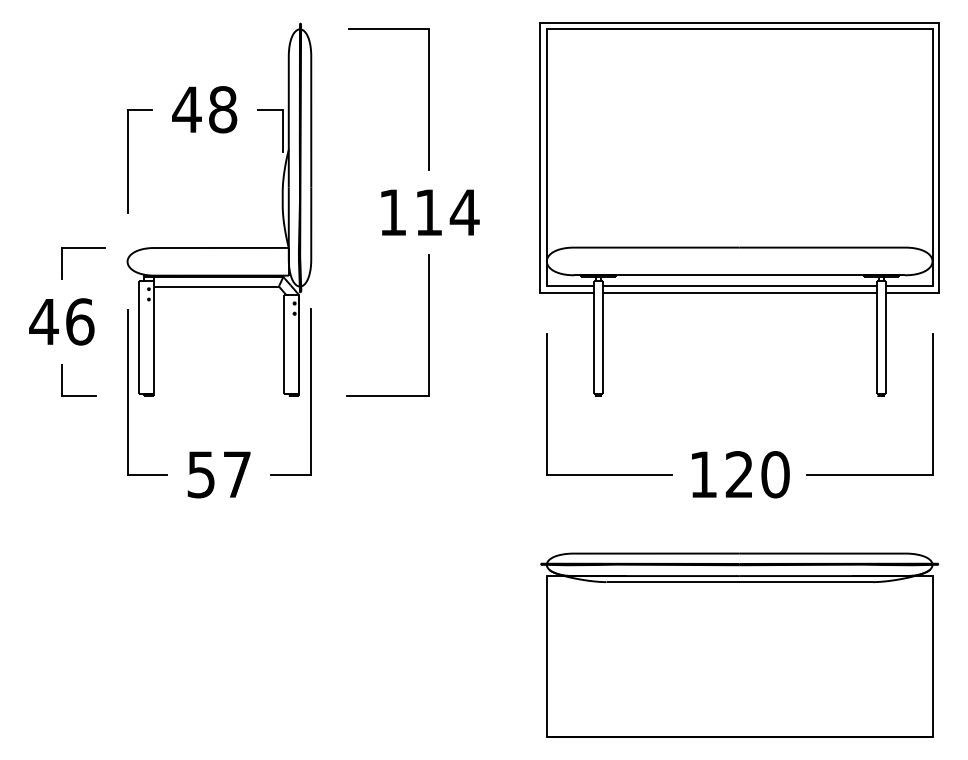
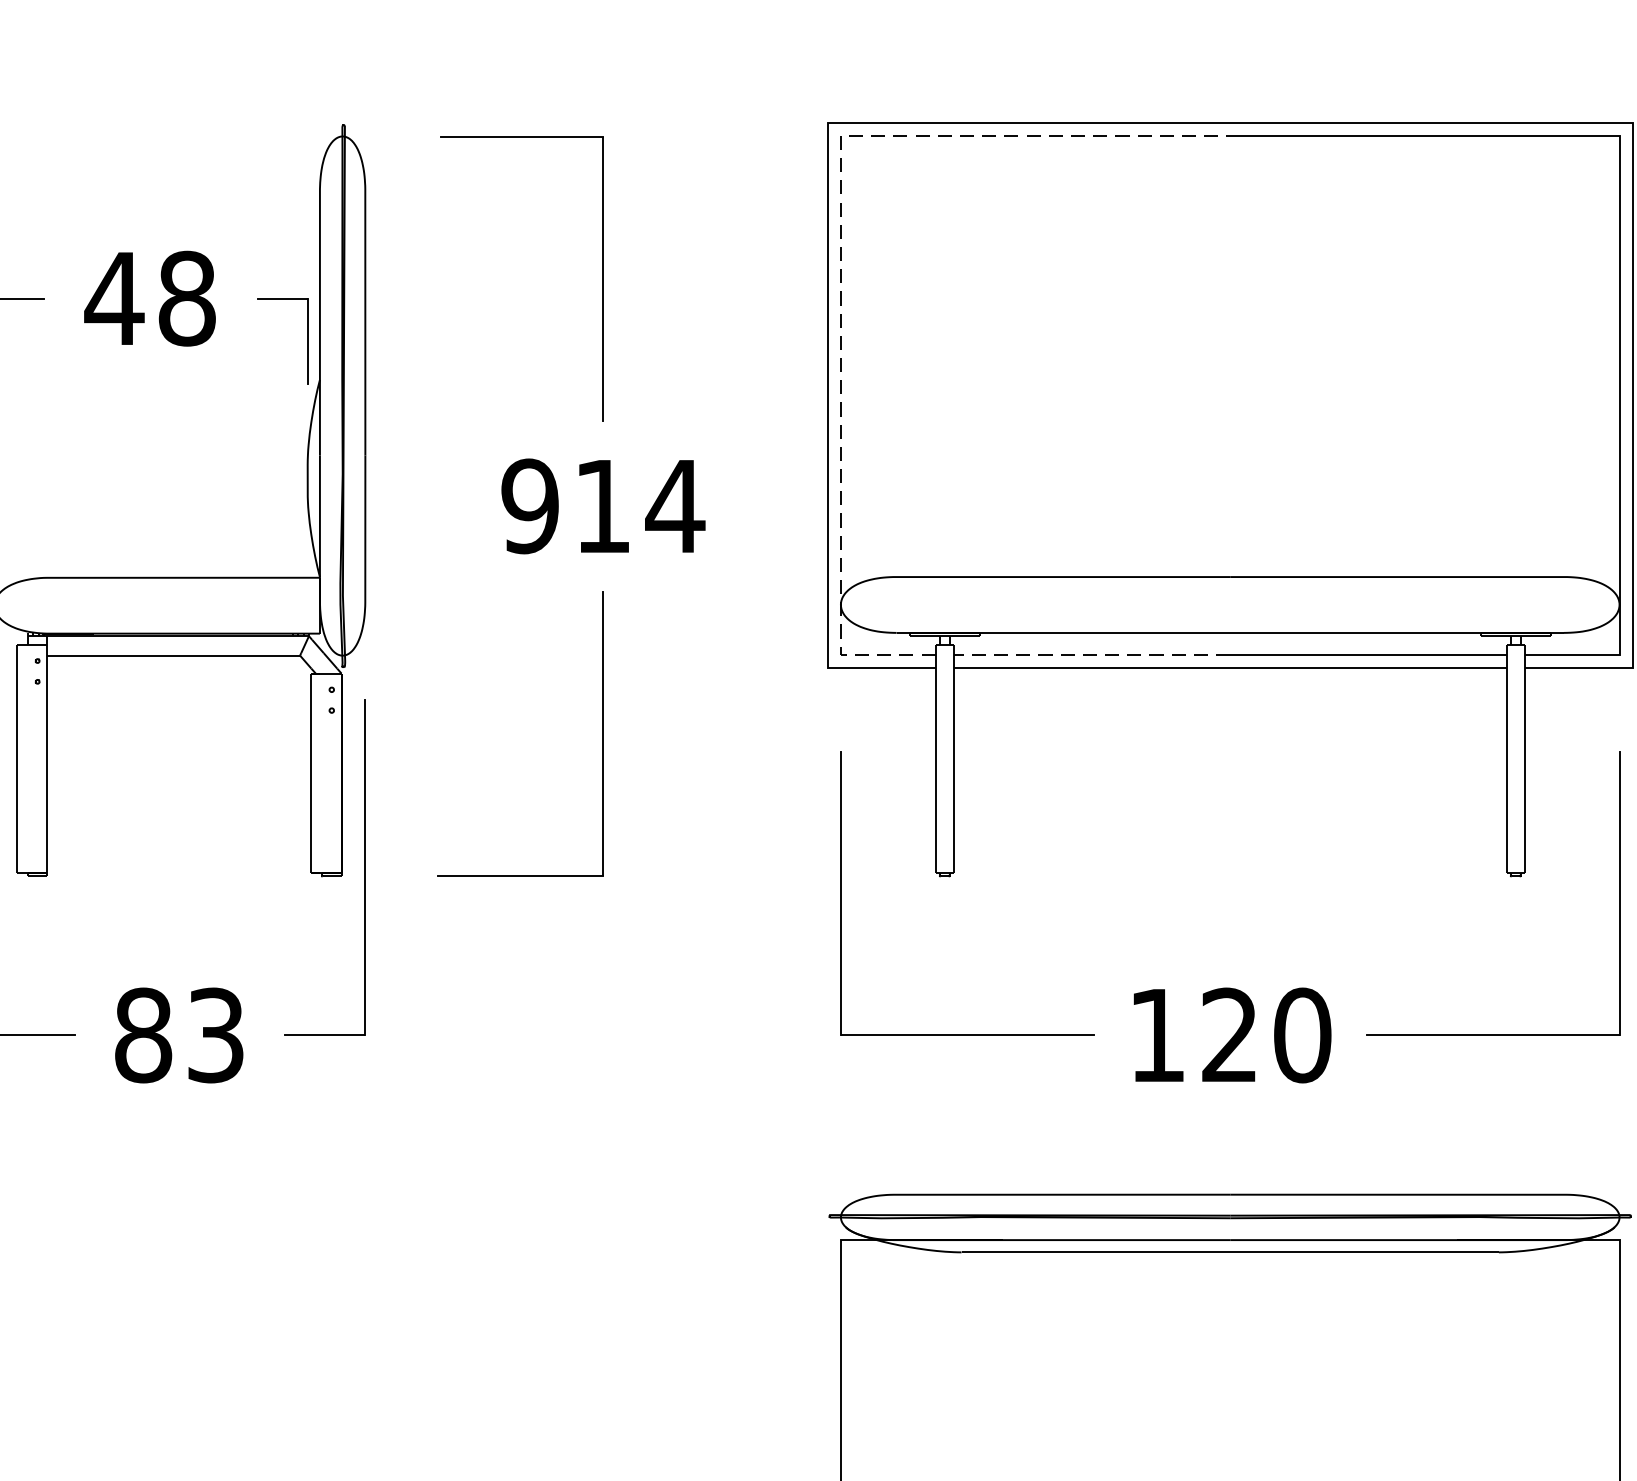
line: (546, 84) -> (840, 247), solid -> dashed
text: (392, 212) -> (529, 506), 114 -> 914
line: (670, 286) -> (1090, 655), solid -> dashed
text: (218, 474) -> (178, 1035), 57 -> 83

